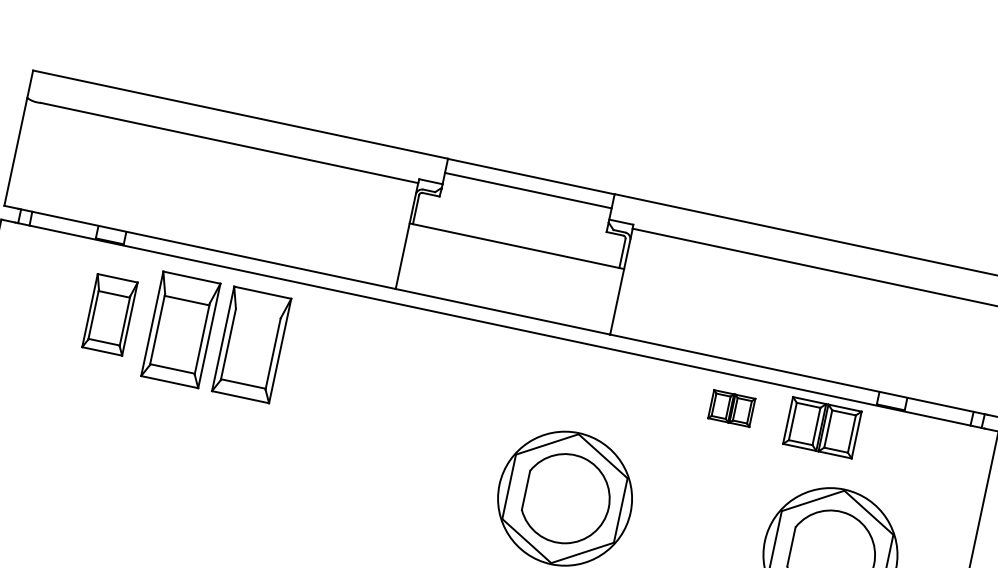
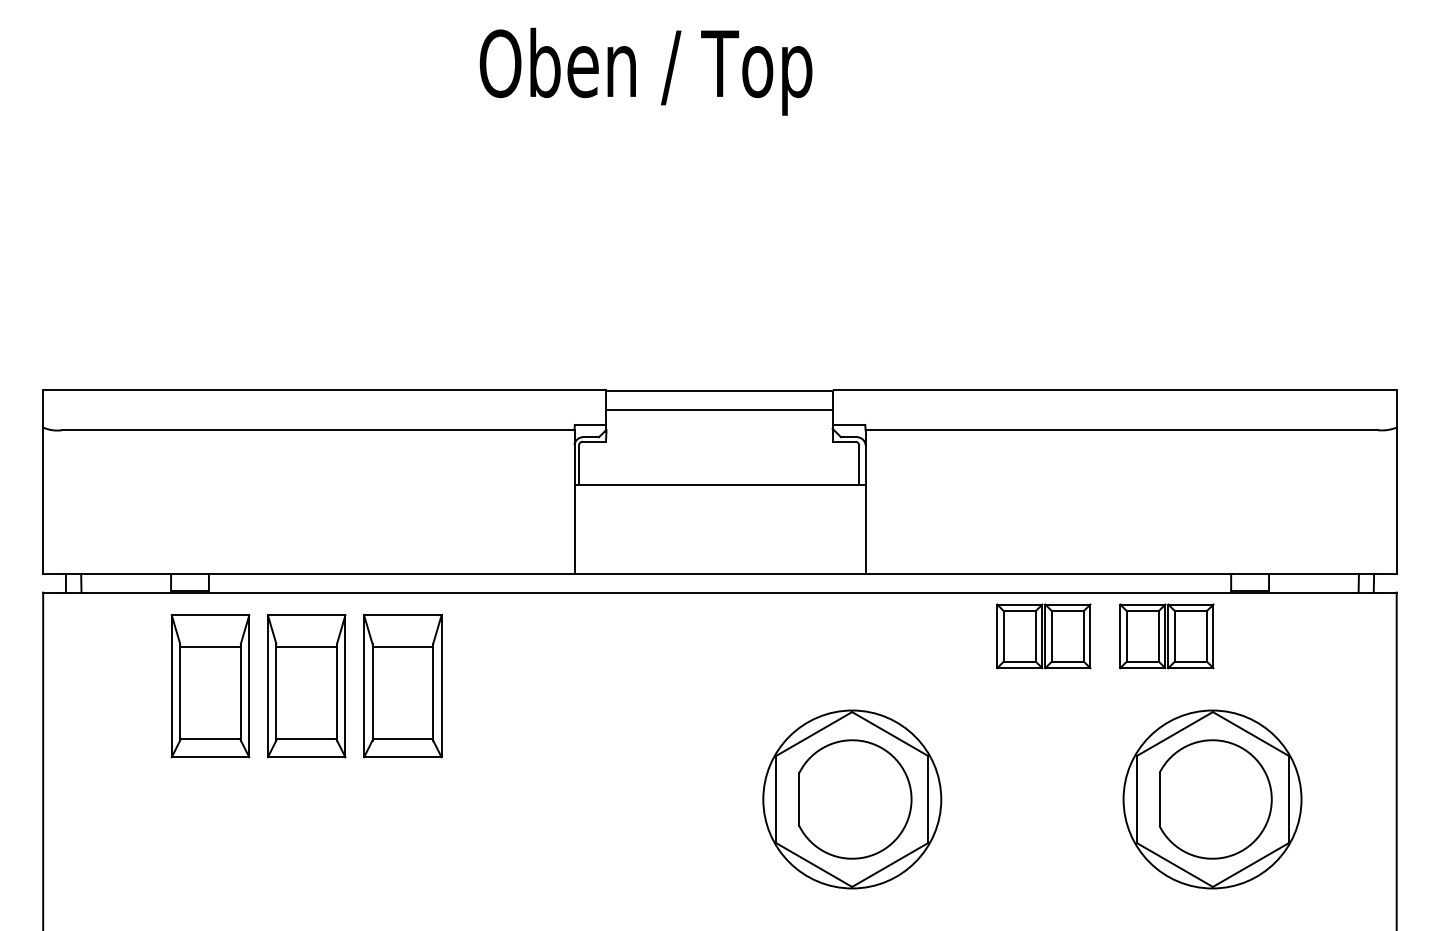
part: (109, 314) -> (210, 686), size x1.43
line: (257, 315) -> (402, 646), added
part: (731, 408) -> (1043, 636), size x1.67

